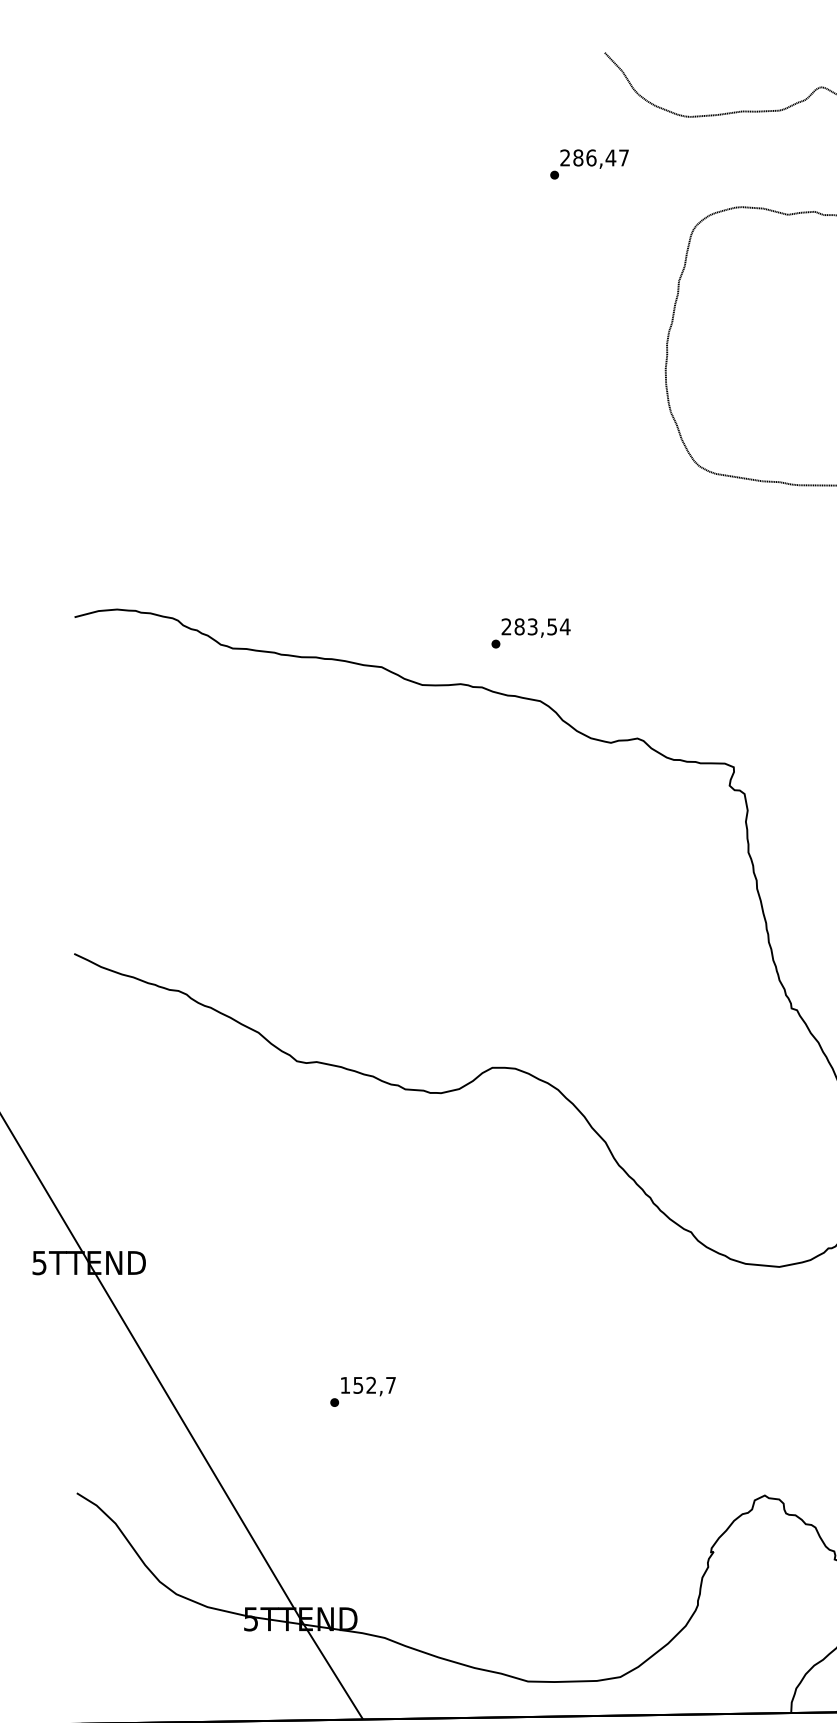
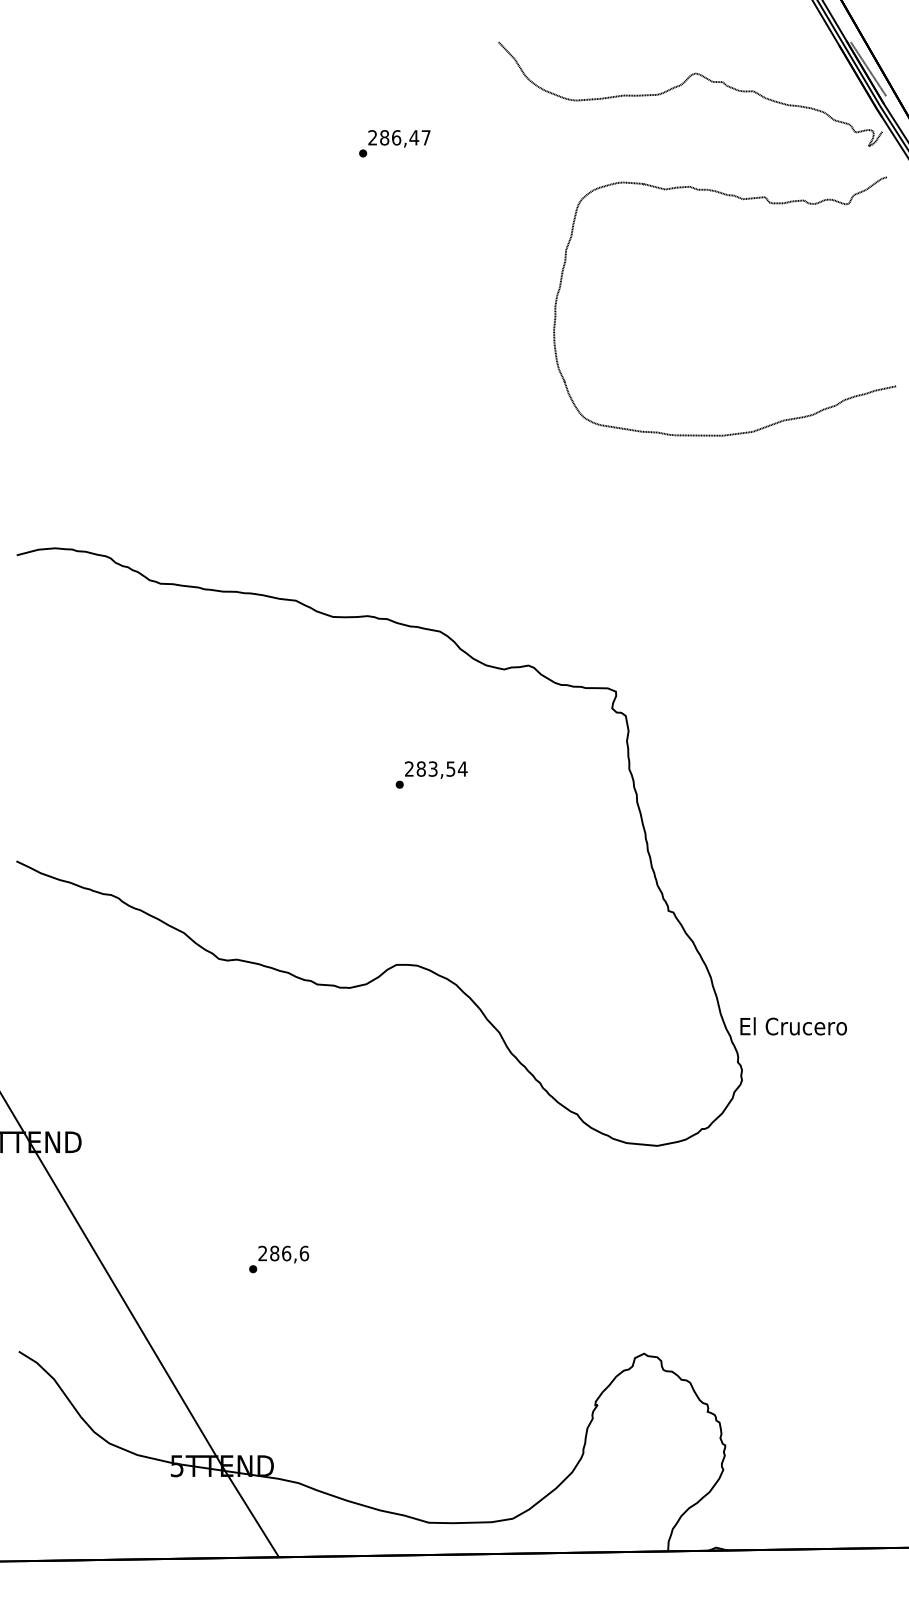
text: (589, 164) -> (394, 143), moved
text: (530, 632) -> (431, 774), moved
text: (368, 1385) -> (283, 1253), 152,7 -> 286,6

